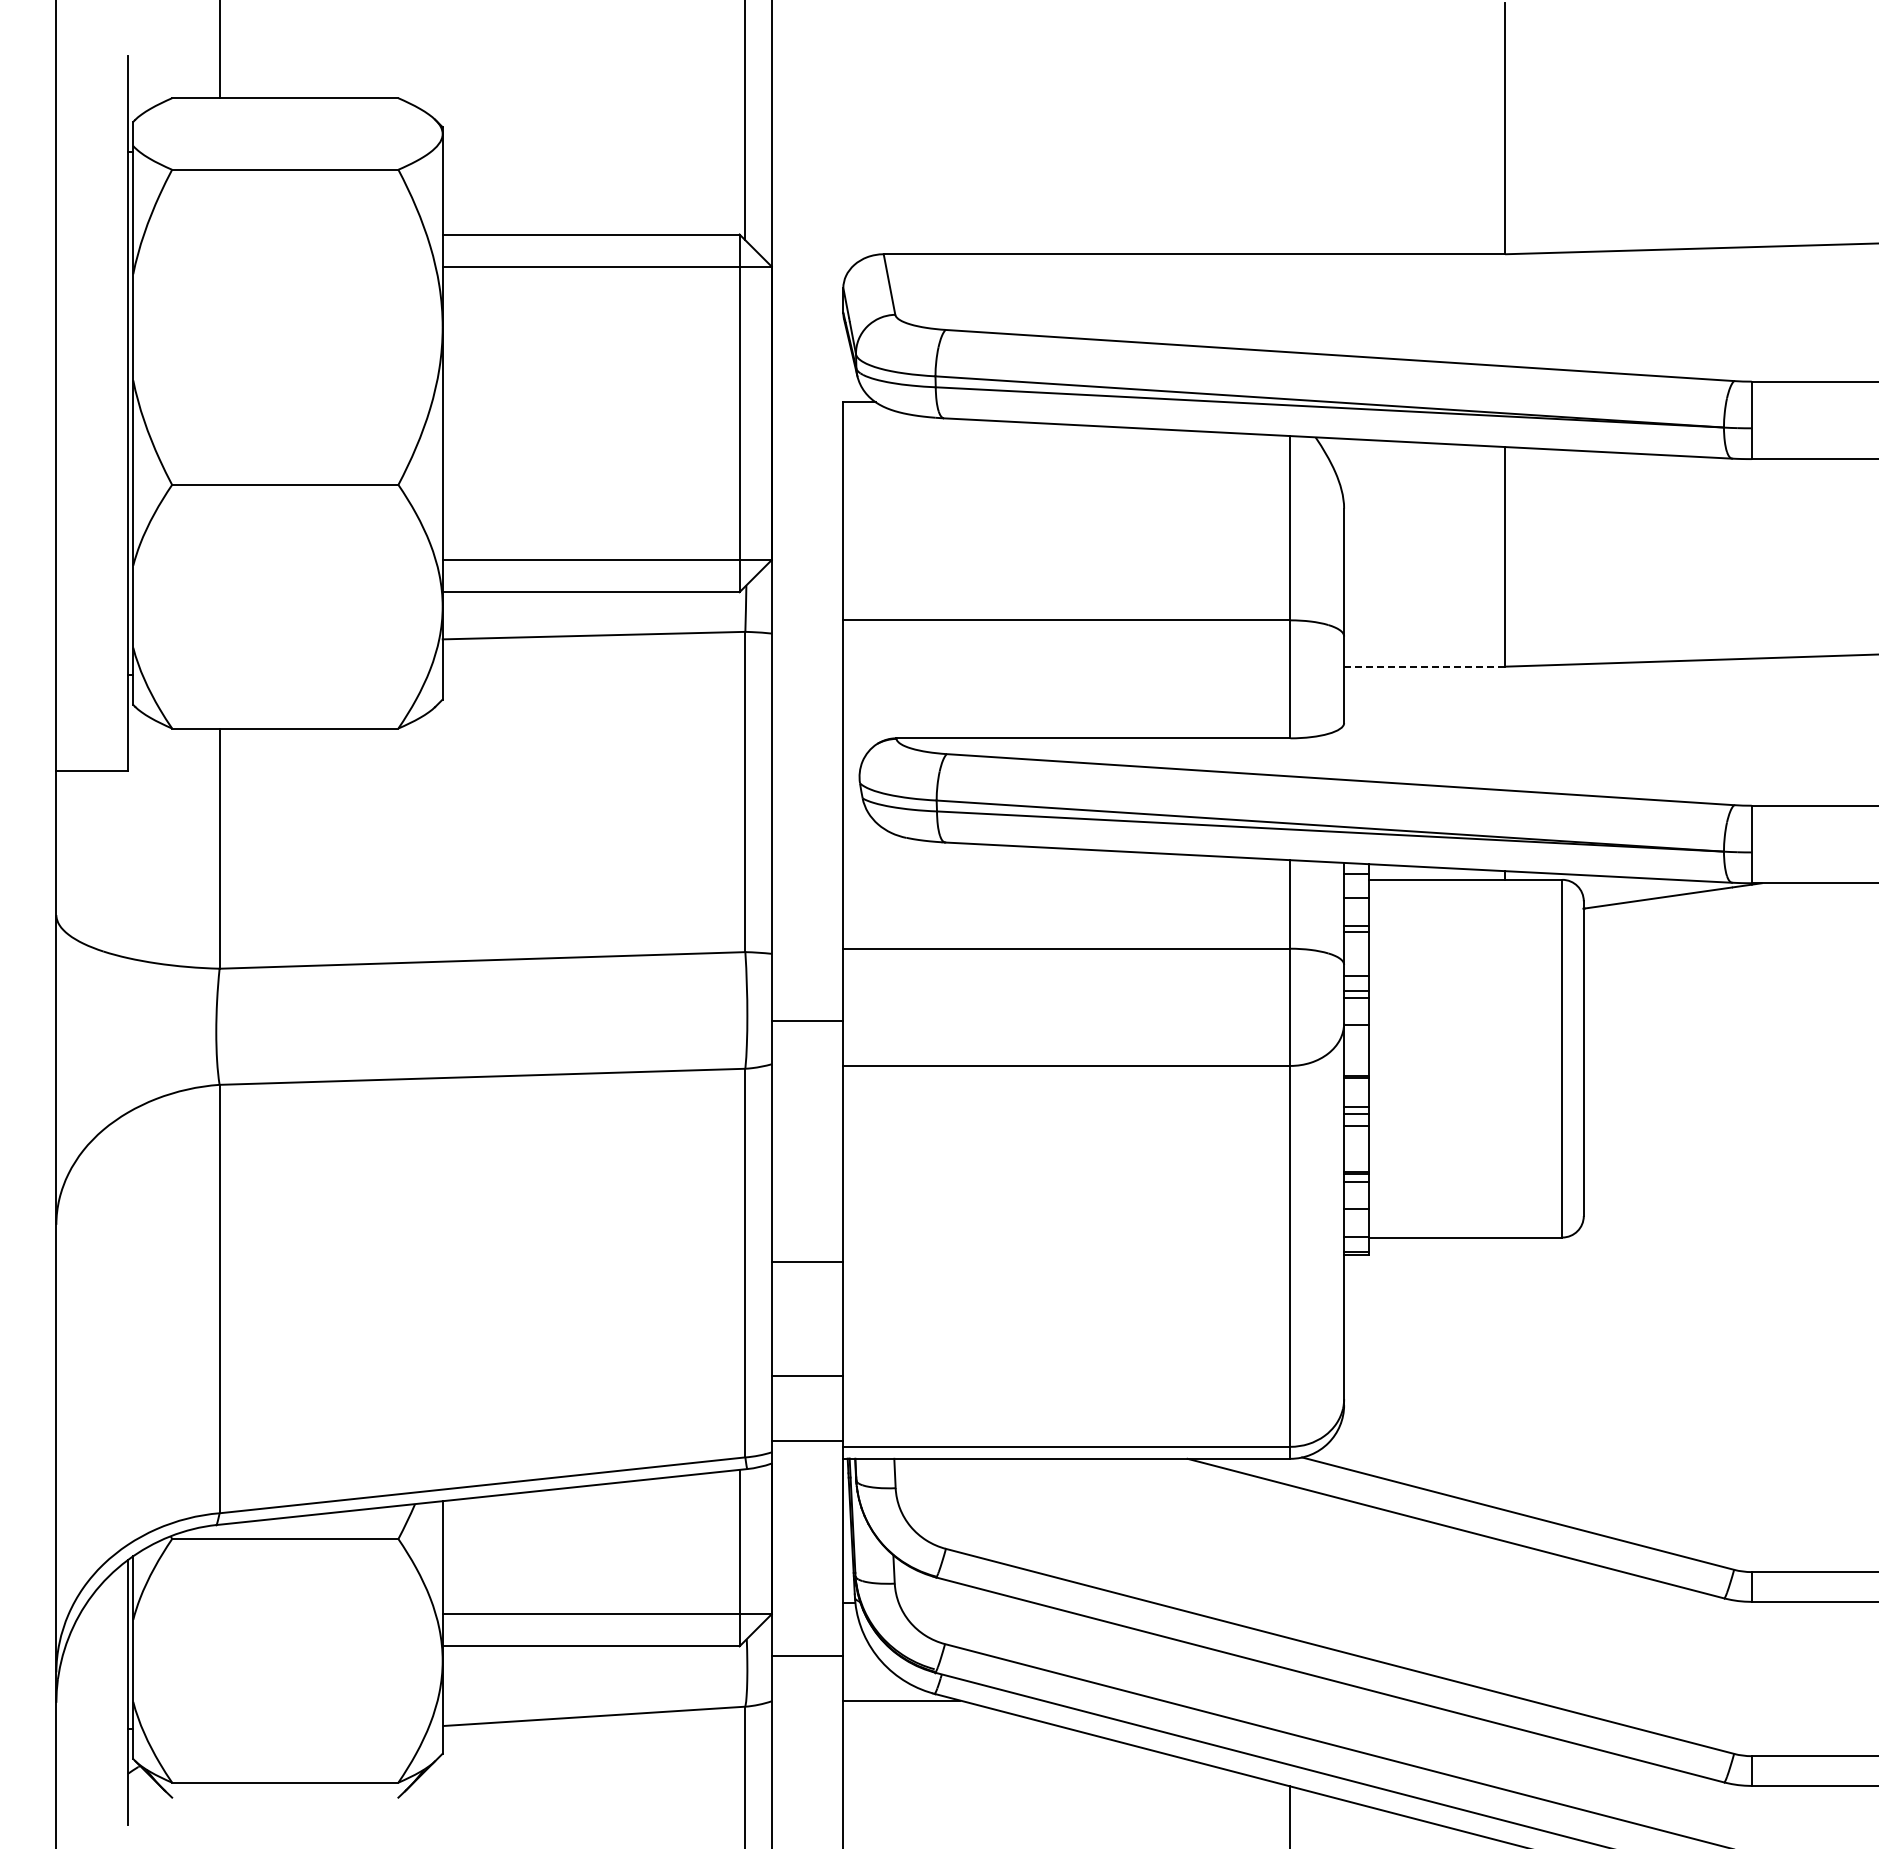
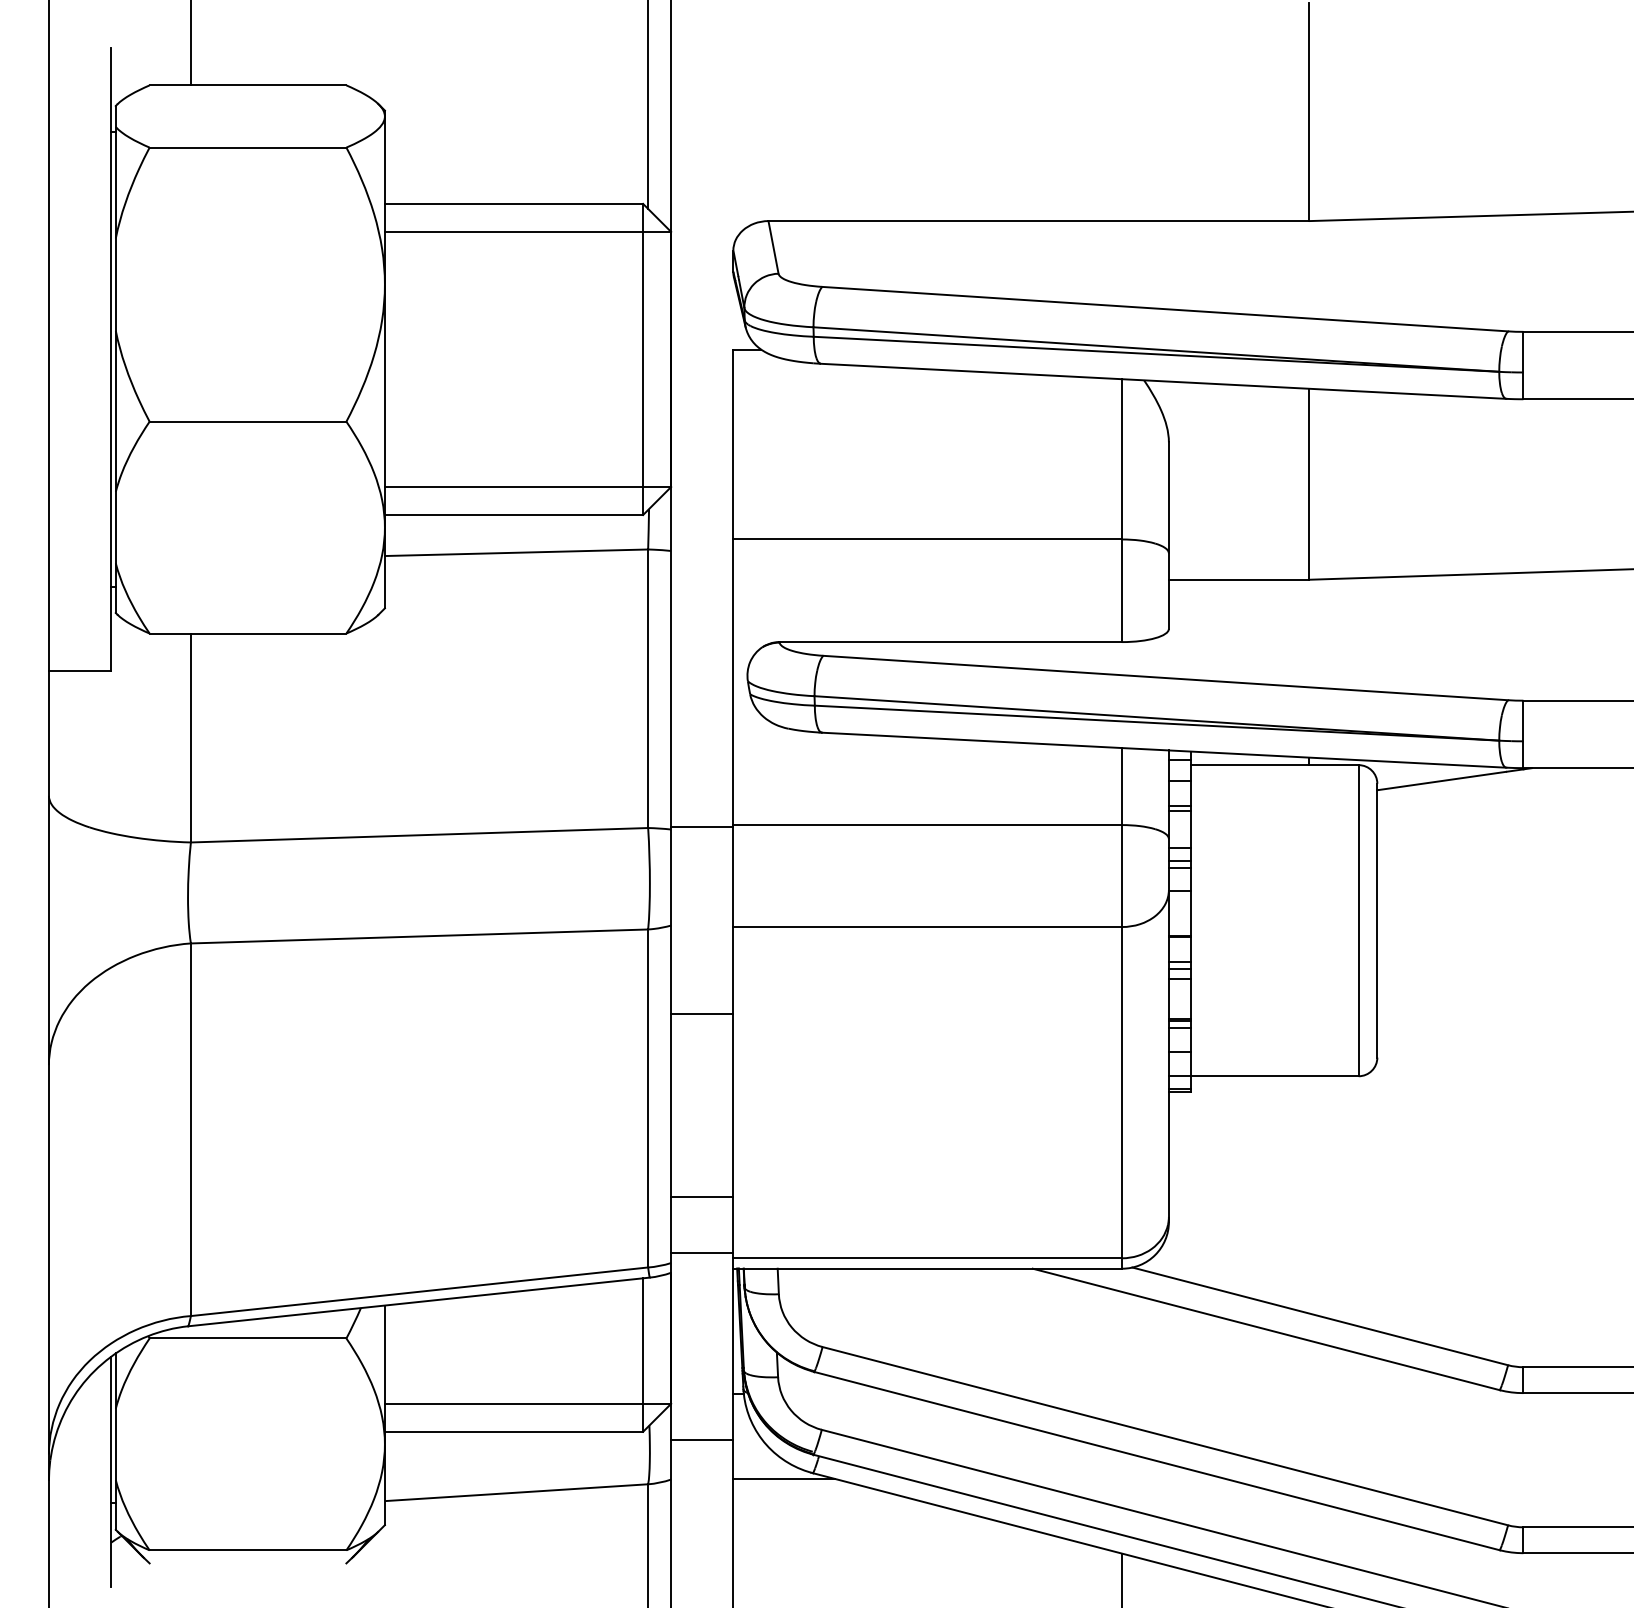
line: (1425, 666) -> (1239, 579), dashed -> solid
line: (807, 1021) -> (702, 827), moved
line: (807, 1262) -> (702, 1014), moved

